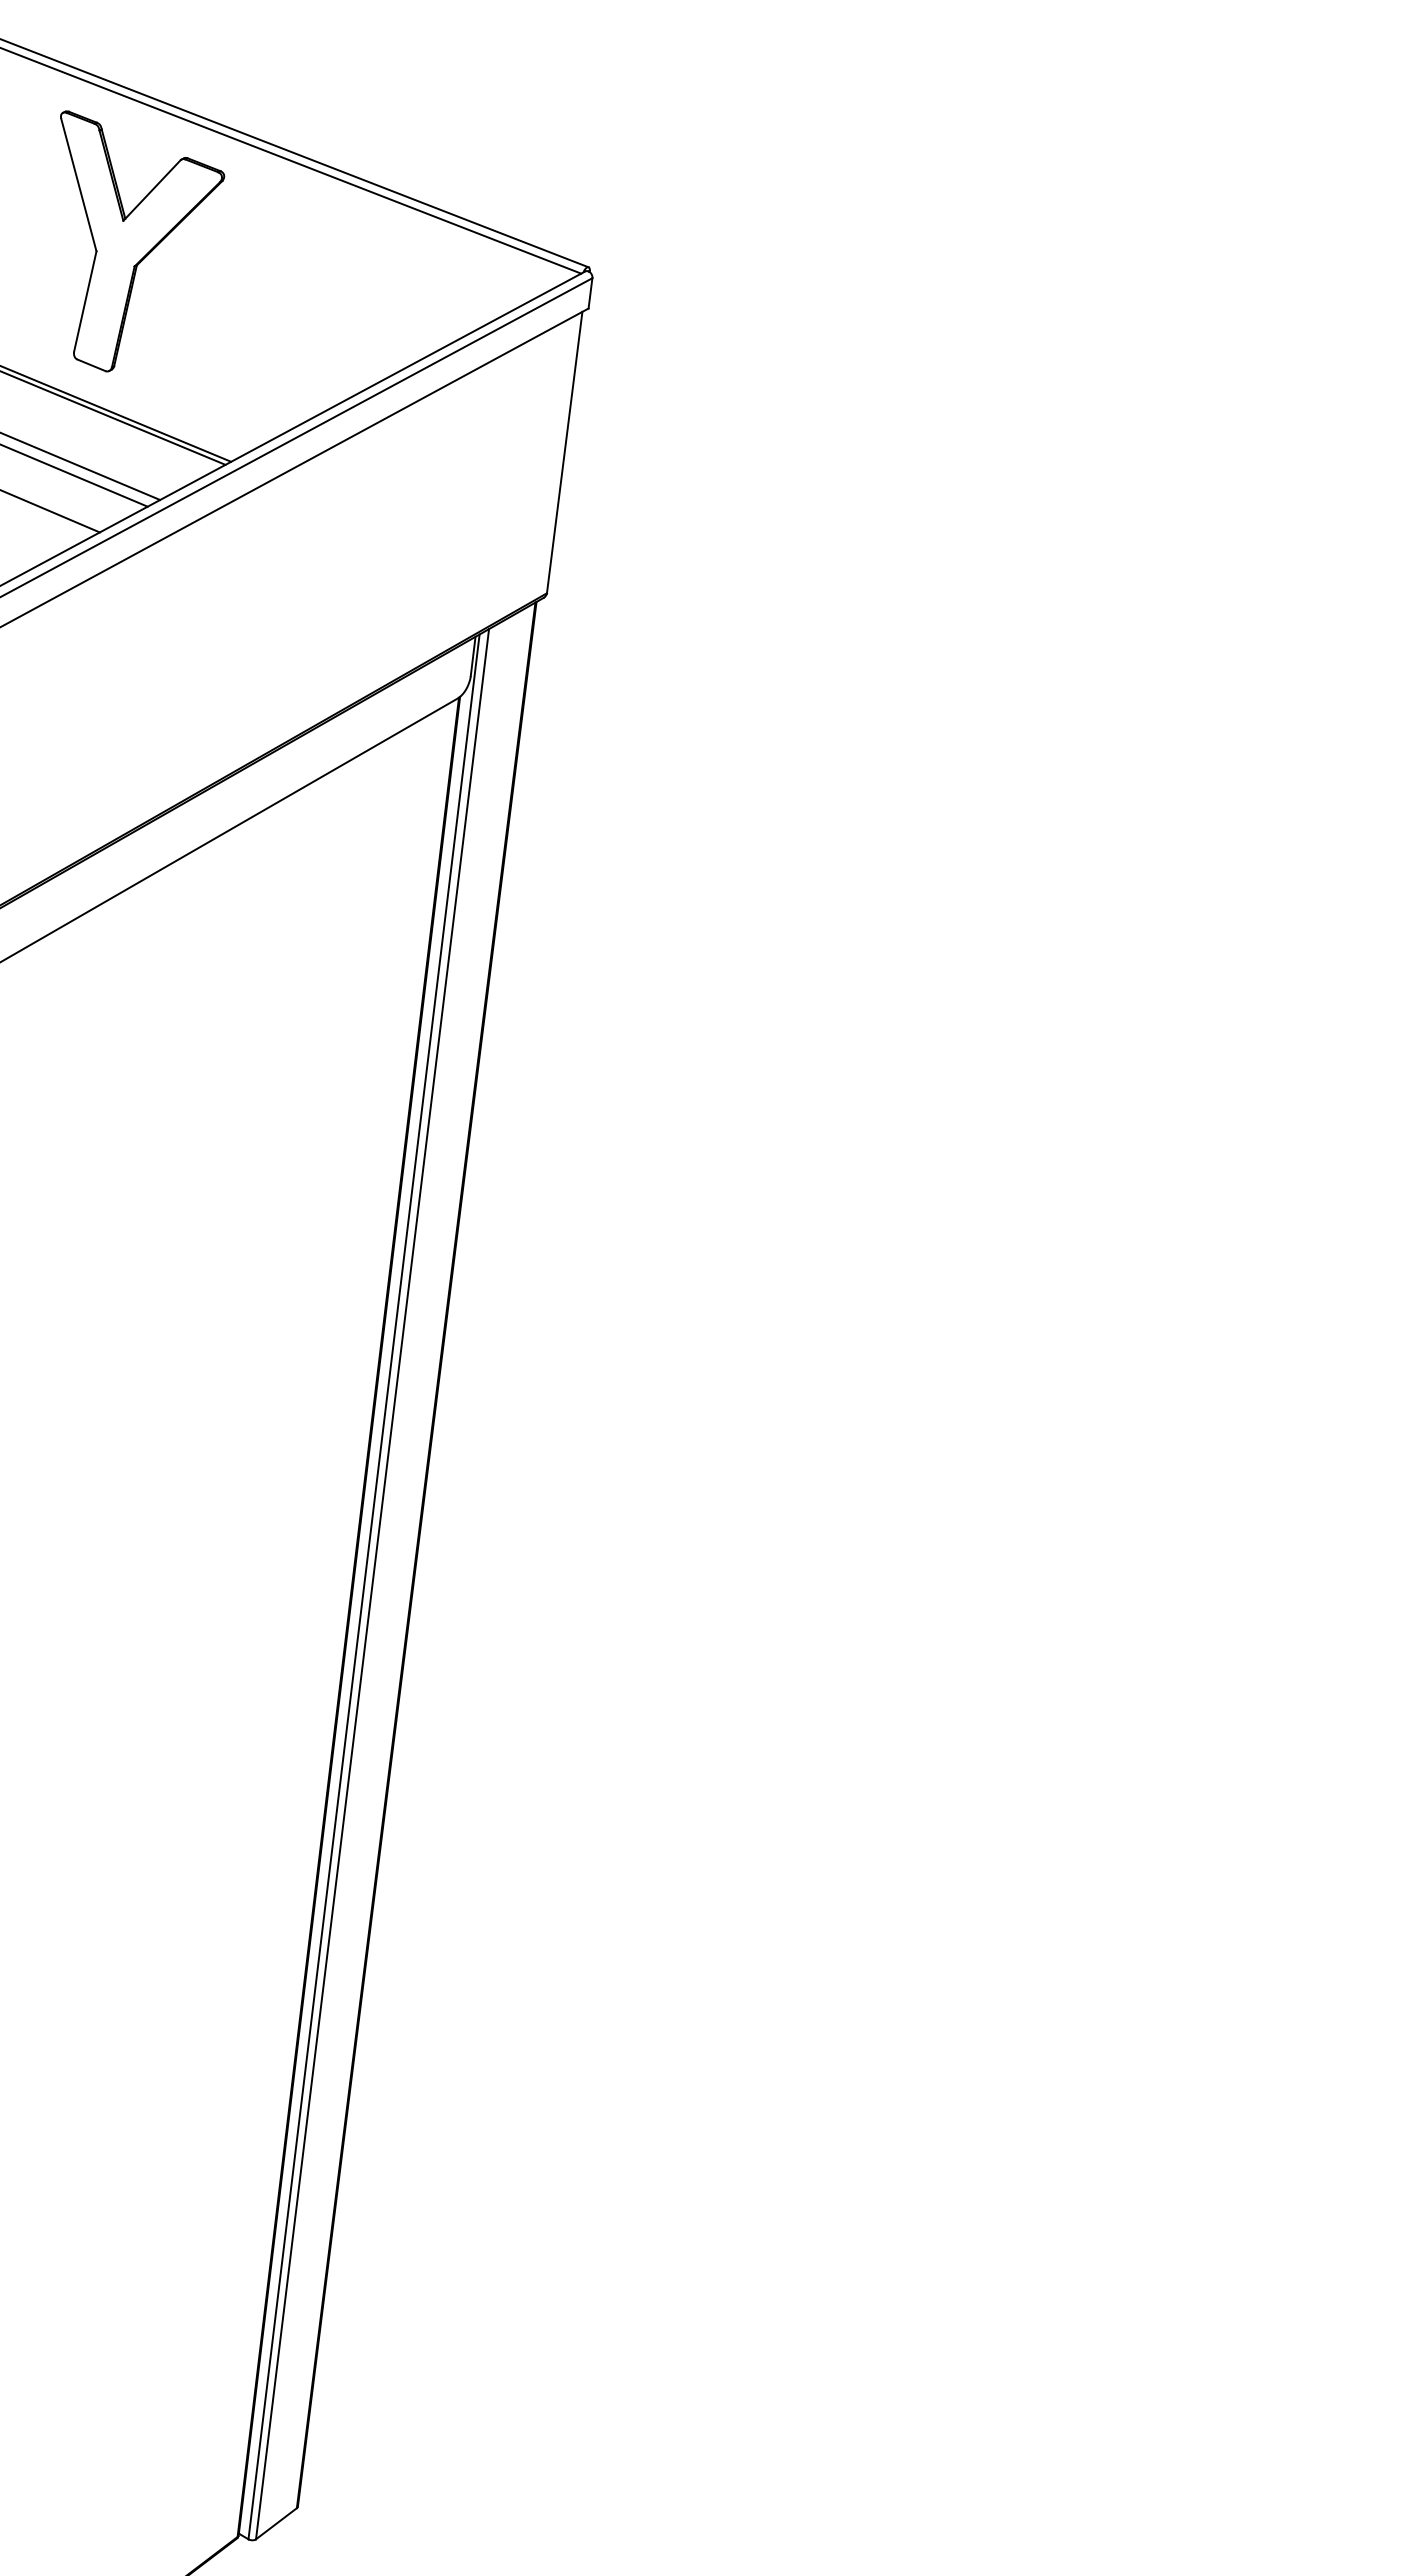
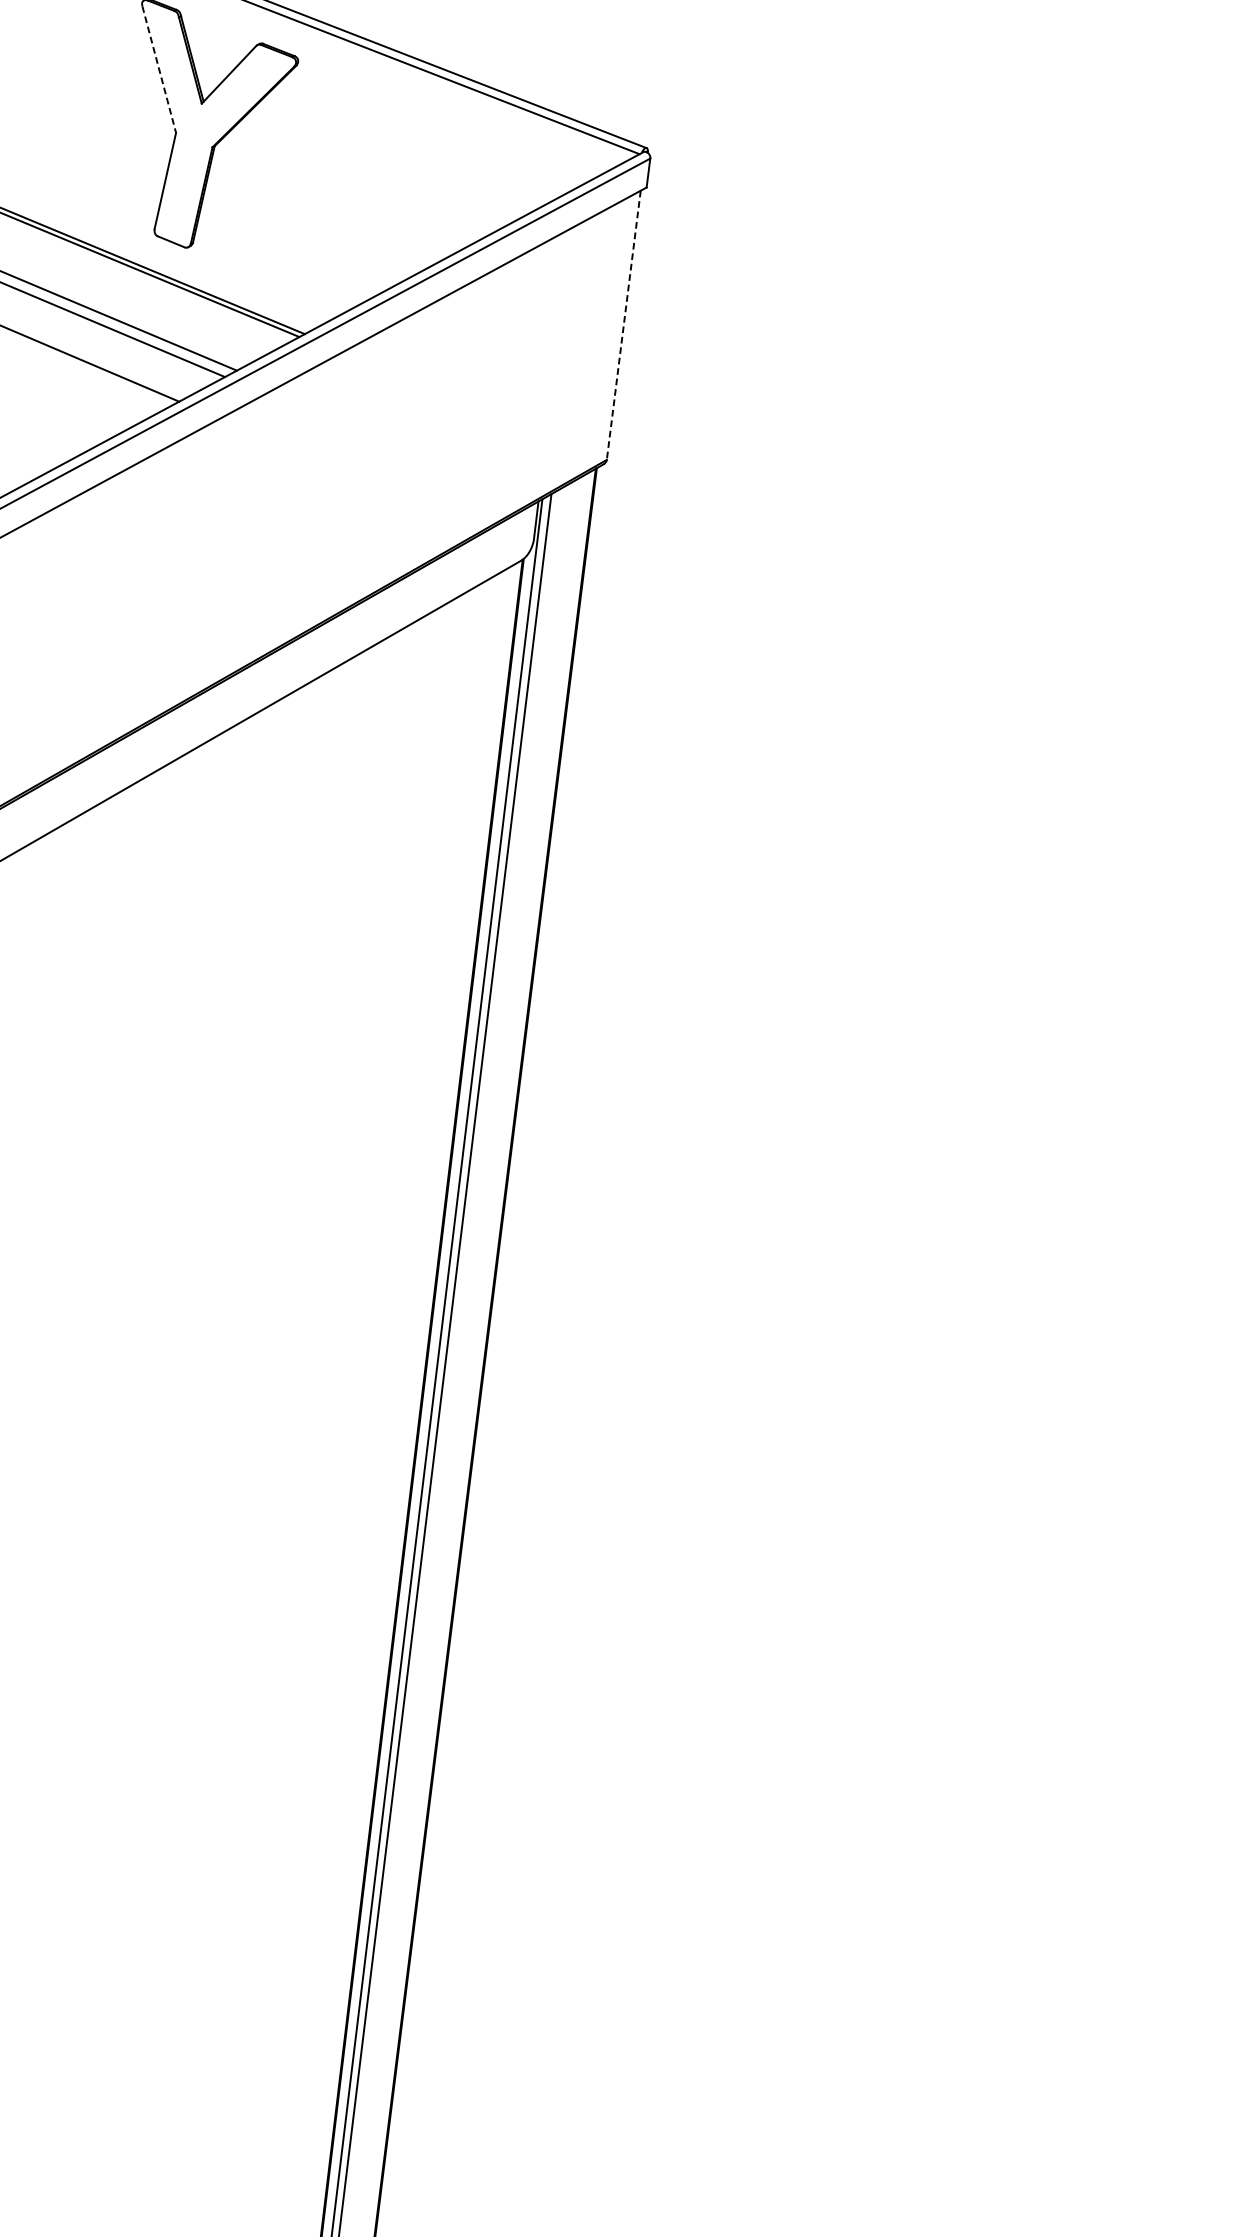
line: (79, 185) -> (159, 69), solid -> dashed
line: (564, 452) -> (623, 325), solid -> dashed

